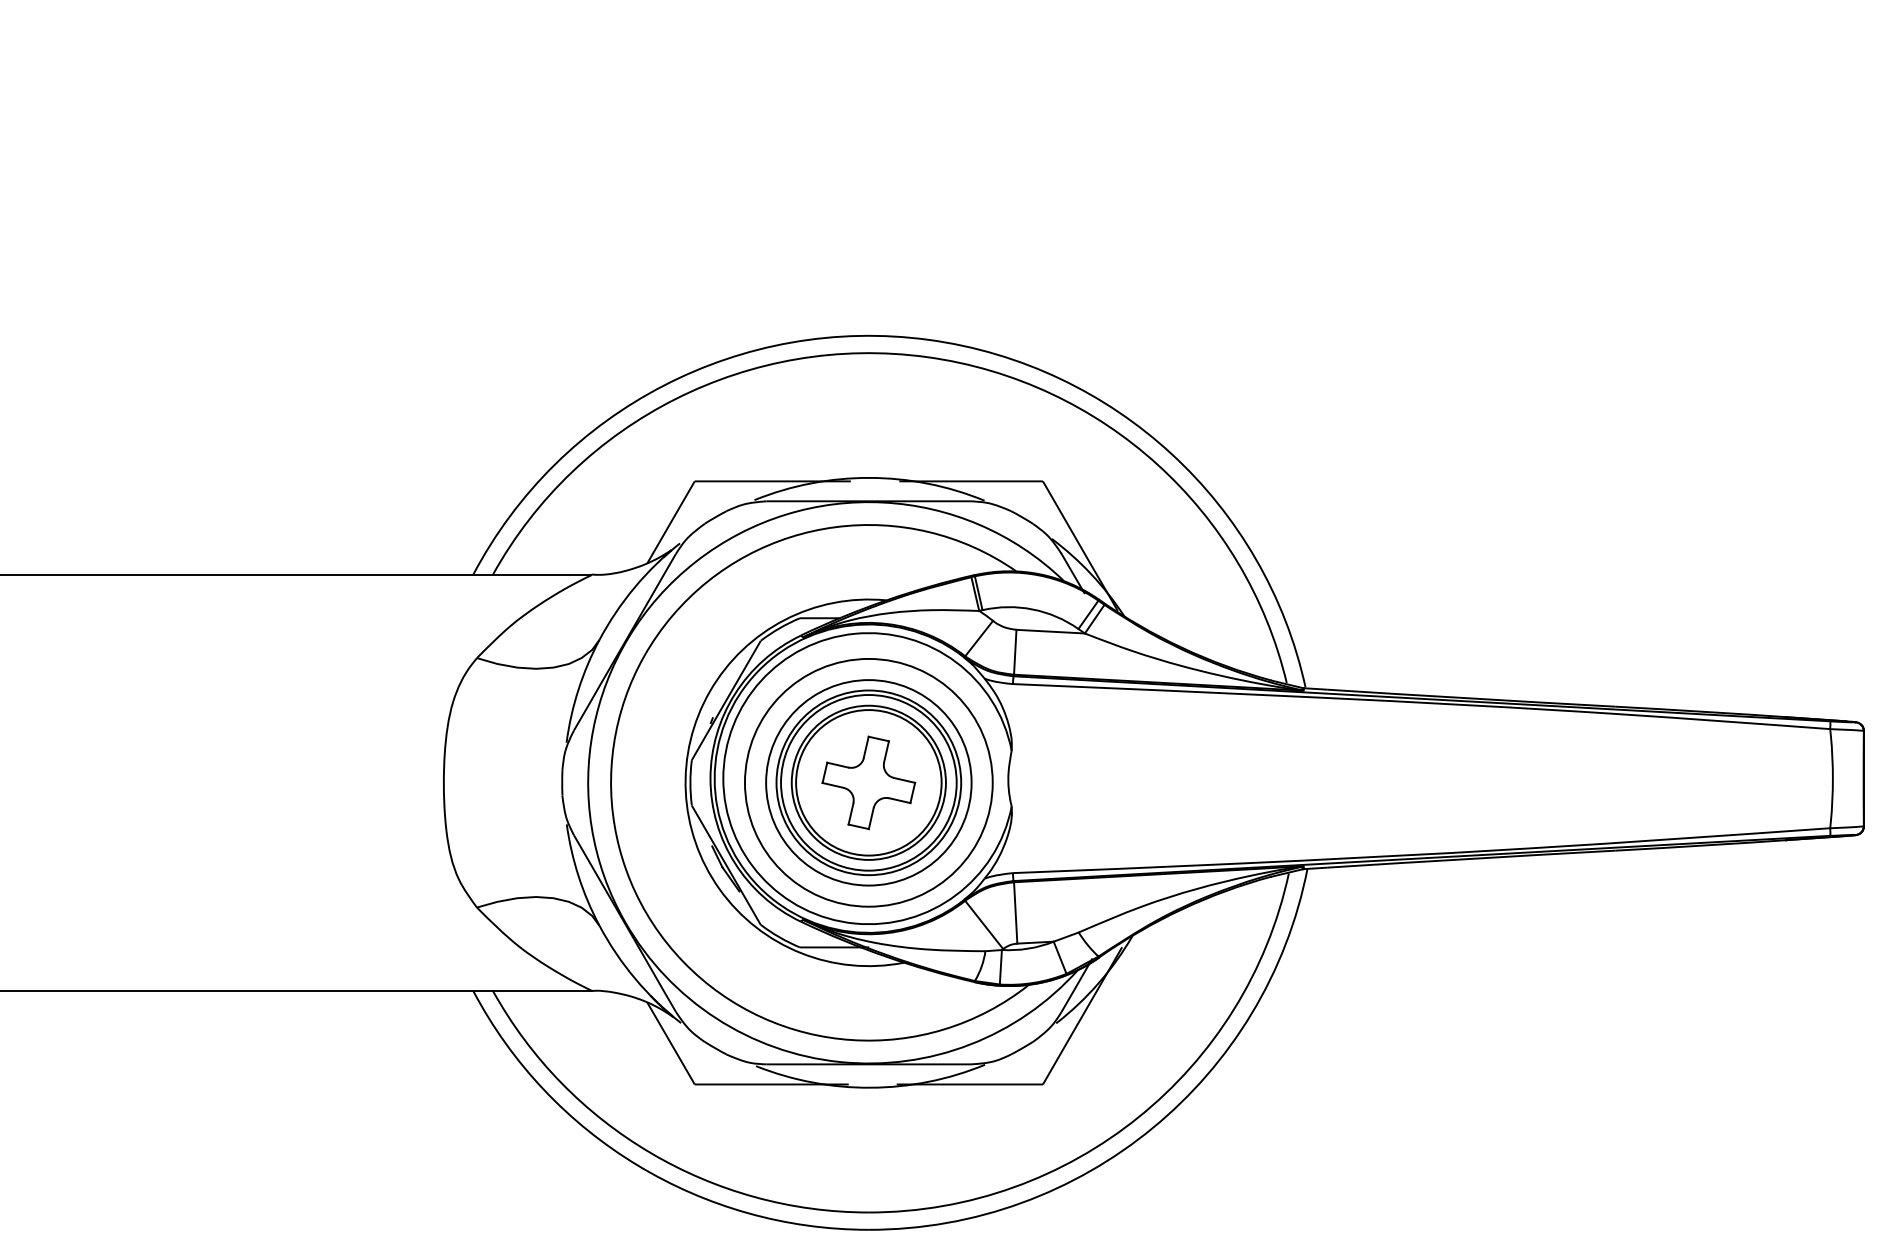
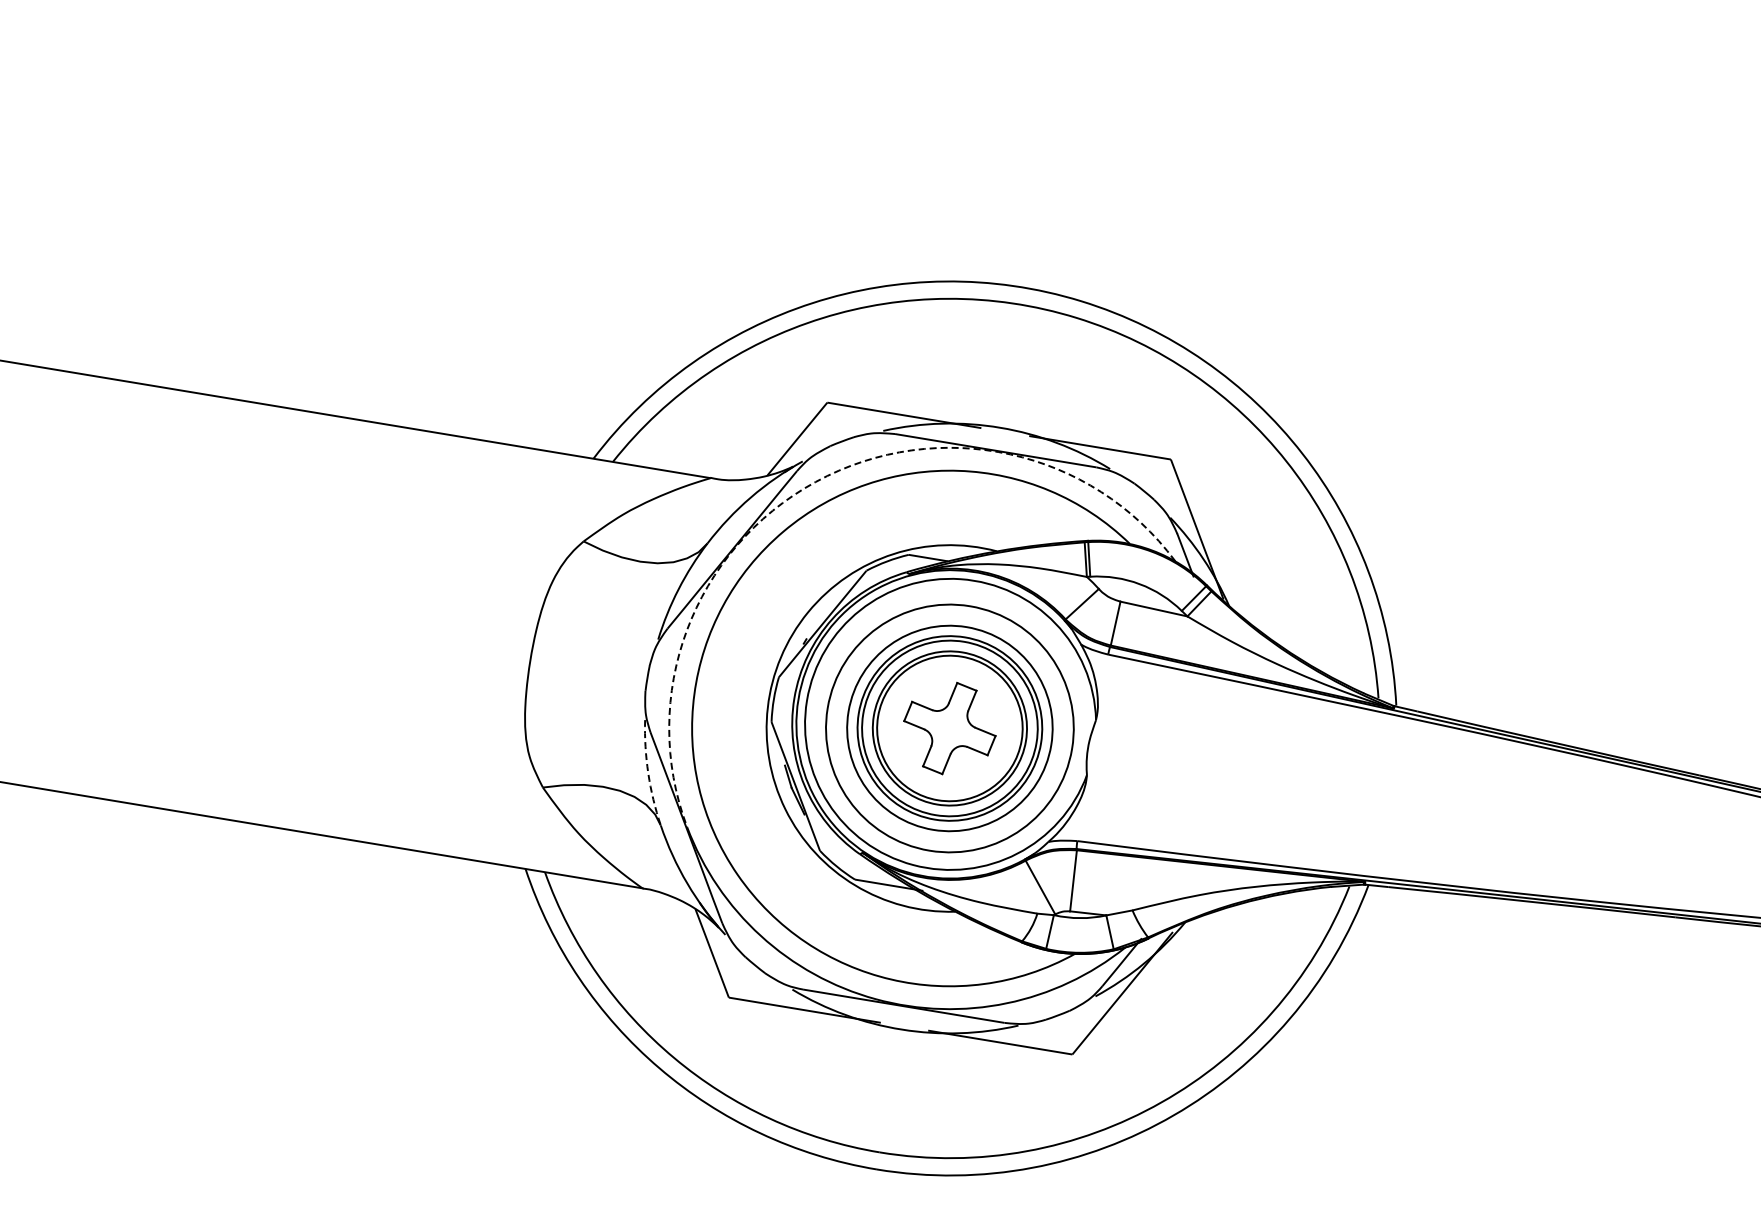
arc: (696, 561) -> (816, 481), solid -> dashed
arc: (578, 876) -> (648, 773), solid -> dashed

